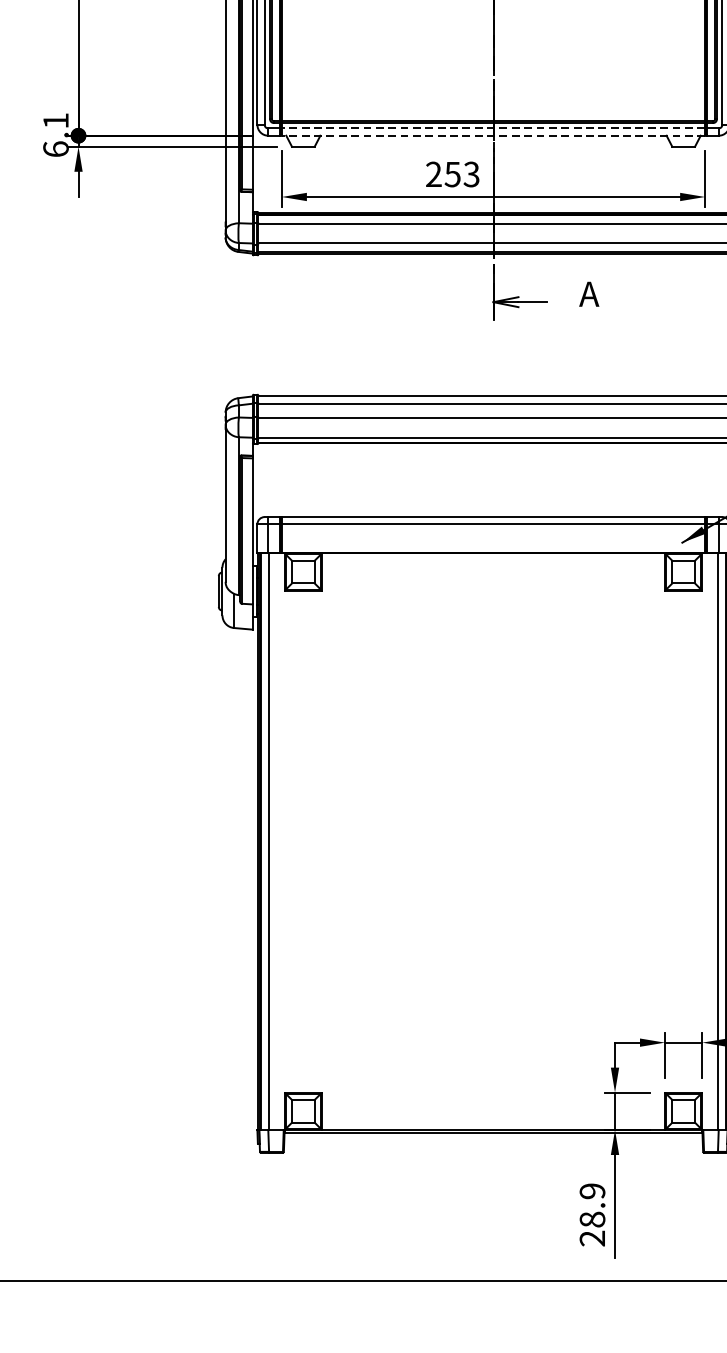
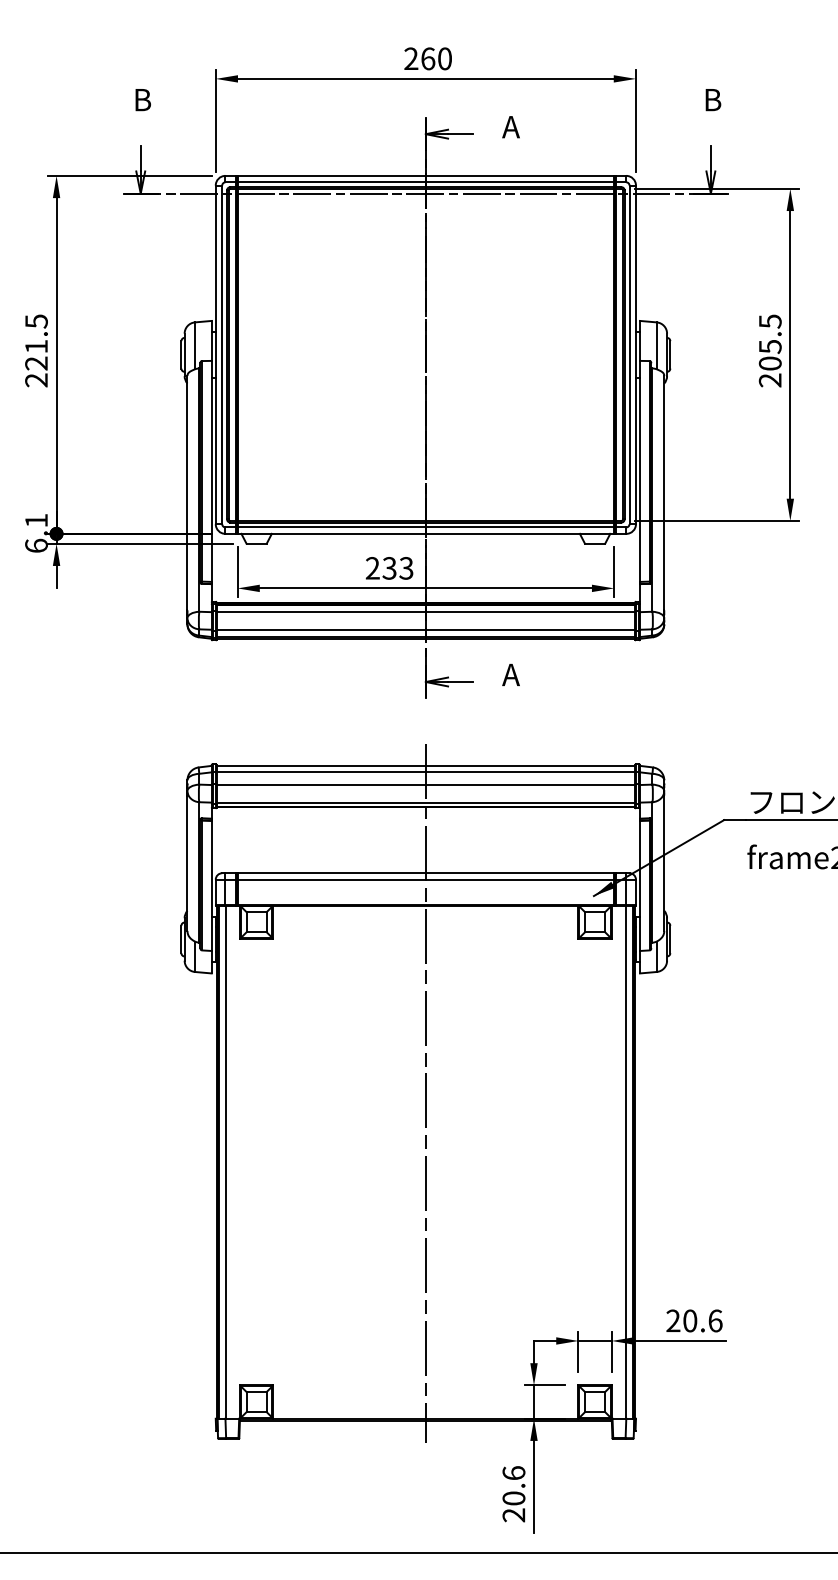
line: (493, 128) -> (425, 527), dashed -> solid
line: (493, 135) -> (425, 533), dashed -> solid
text: (452, 174) -> (389, 568), 253 -> 233
line: (493, 764) -> (425, 1093), added
text: (591, 1205) -> (513, 1485), 28.9 -> 20.6

